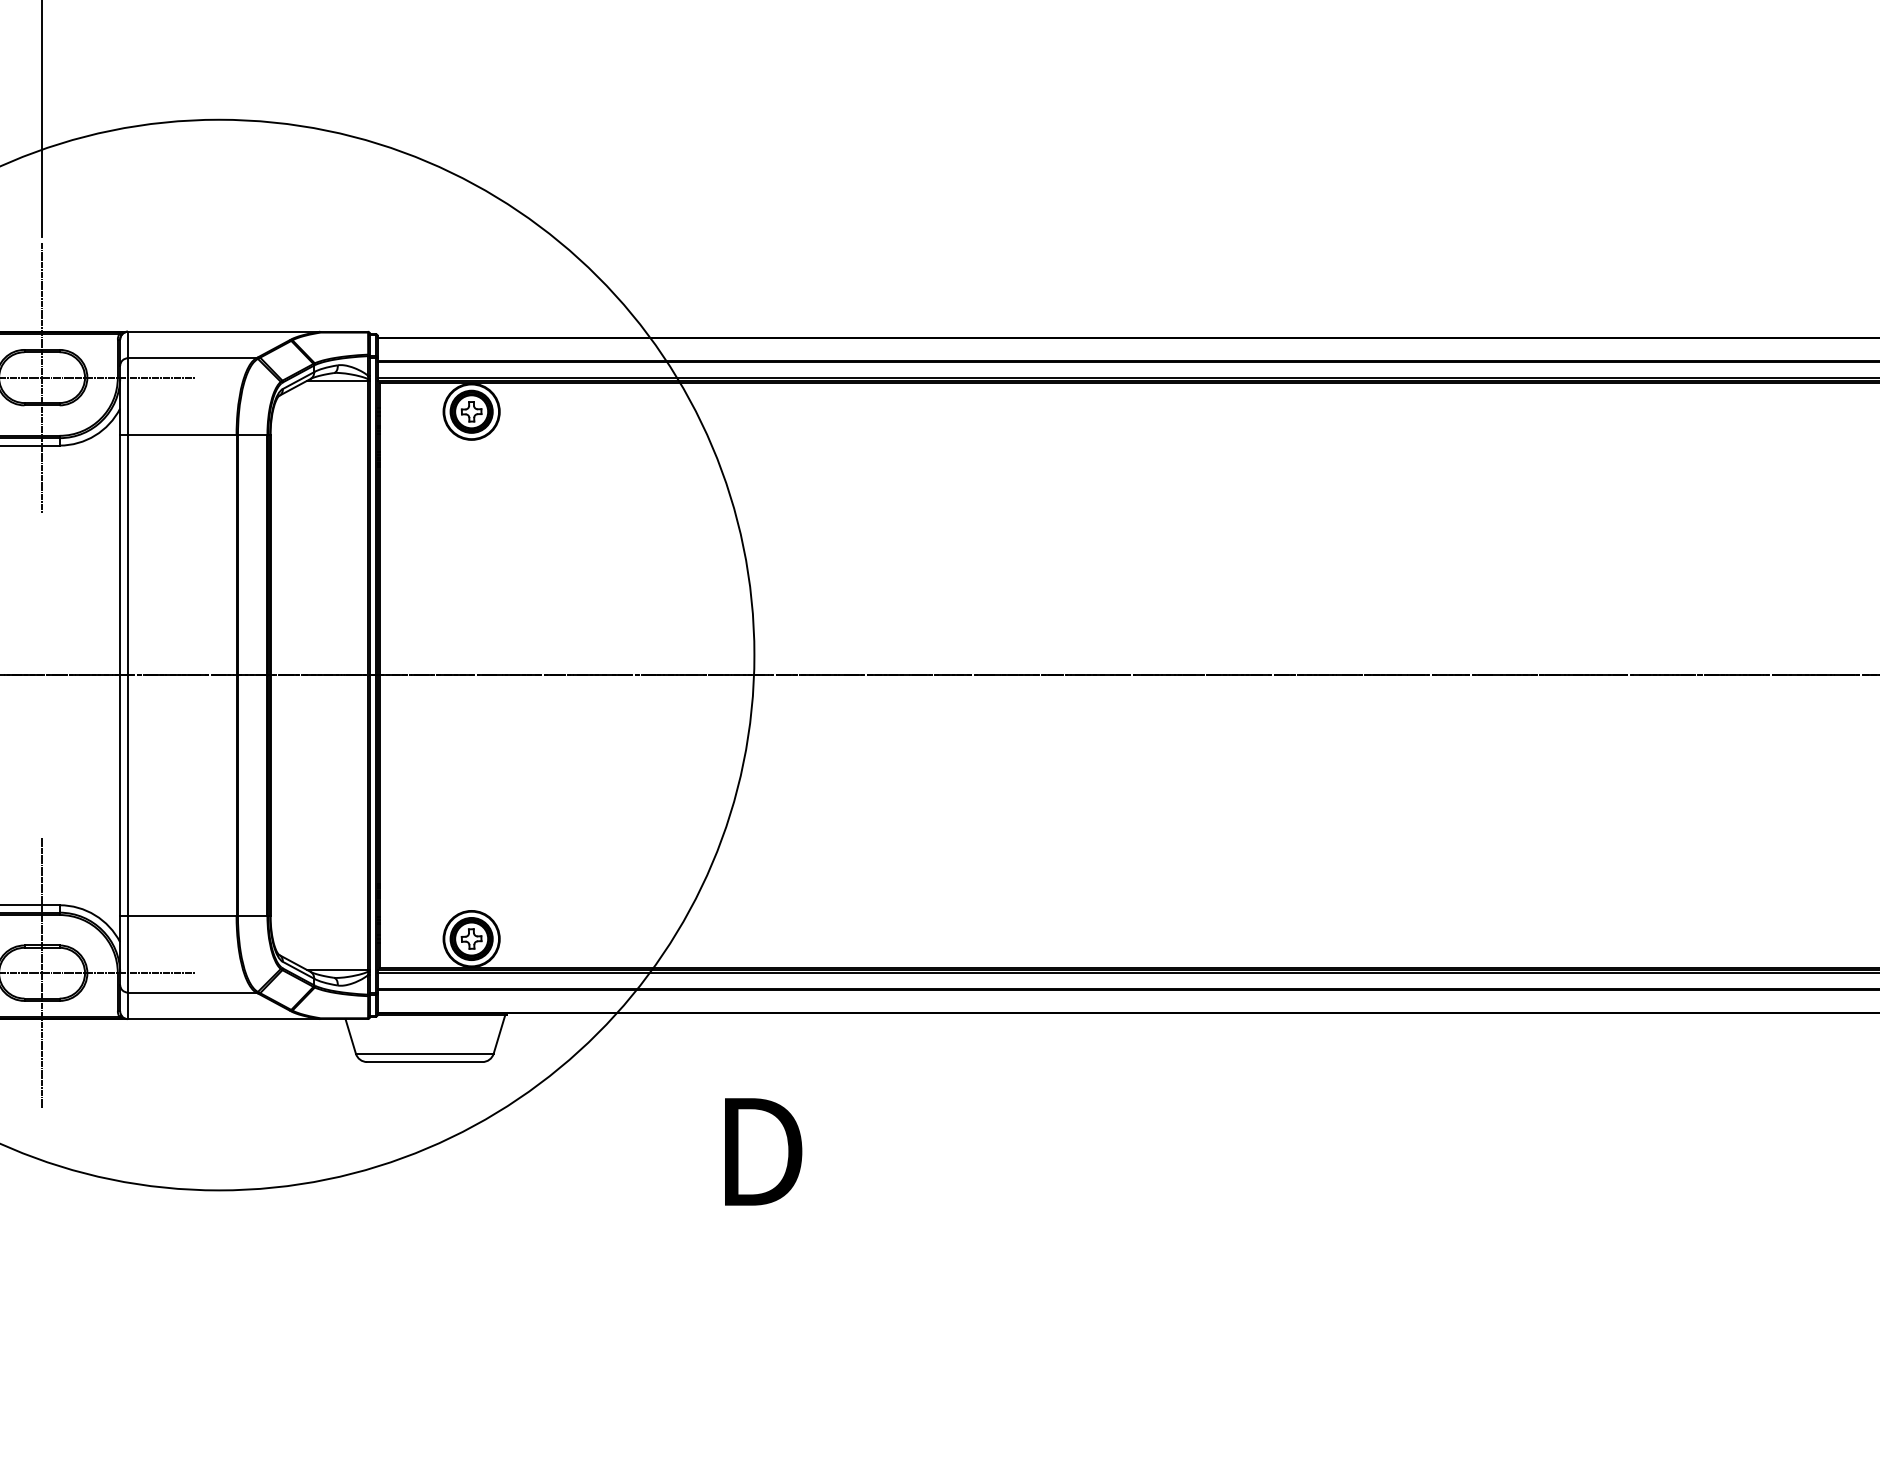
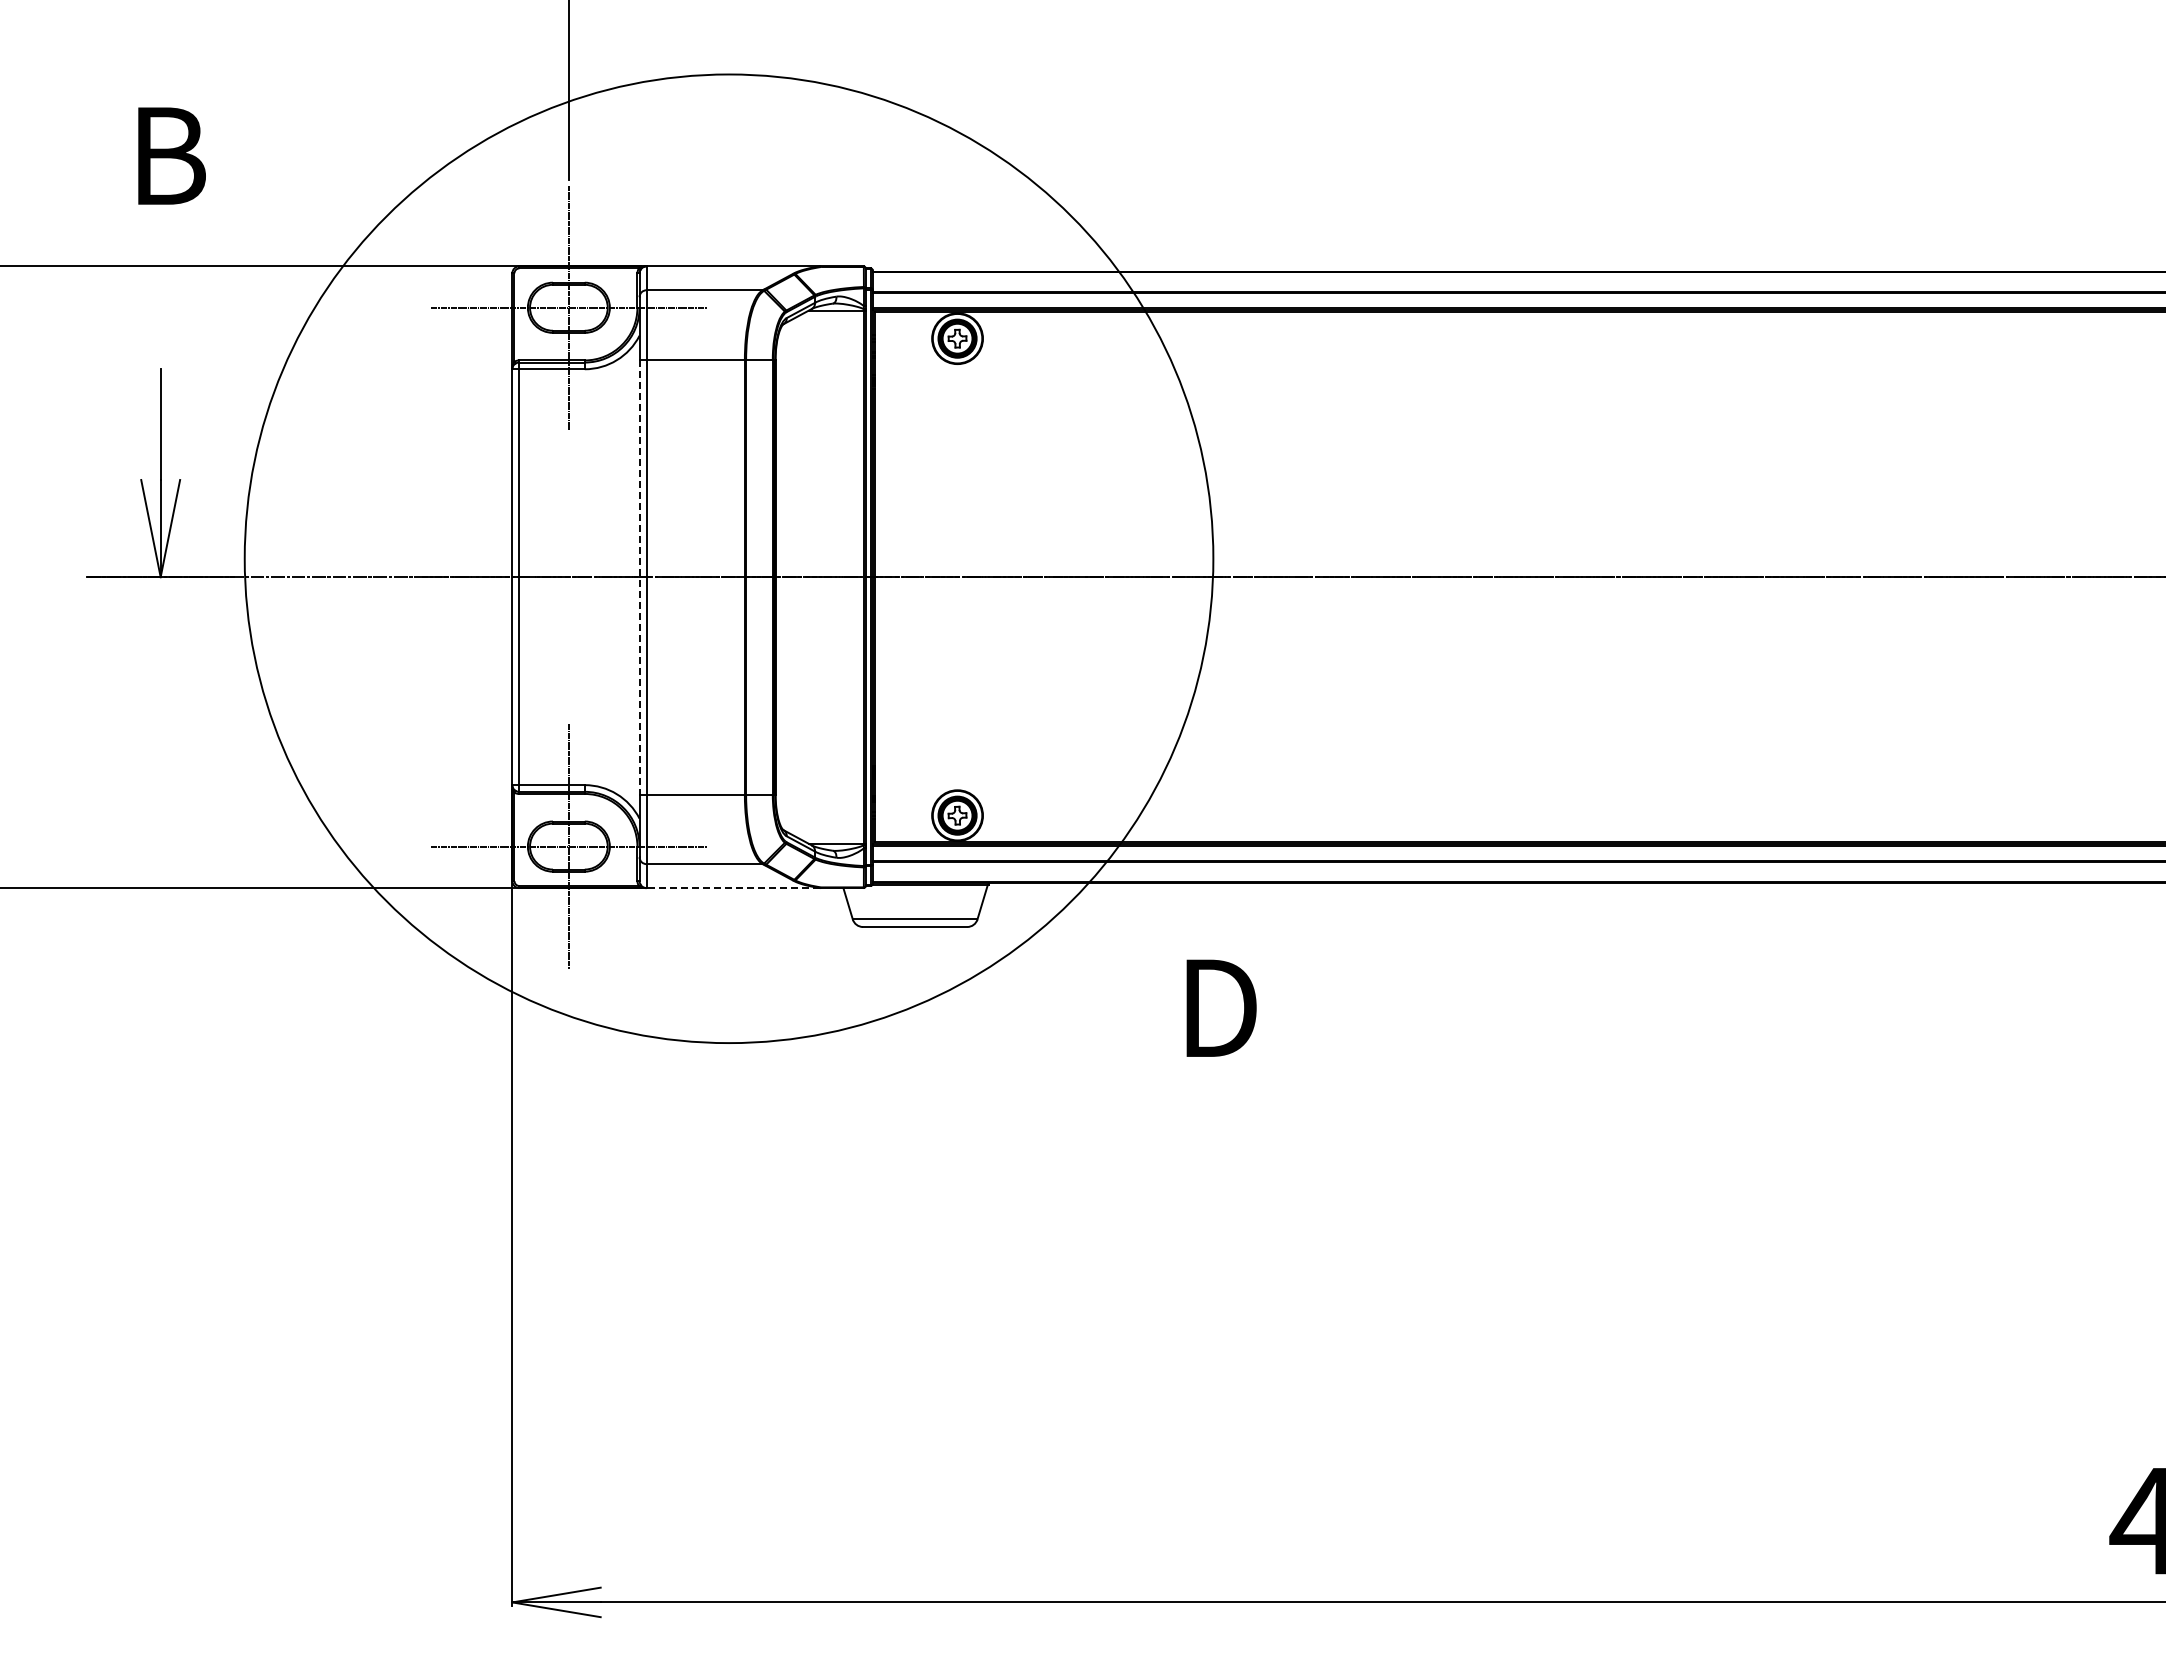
line: (120, 675) -> (639, 577), solid -> dashed
line: (224, 1019) -> (733, 888), solid -> dashed

